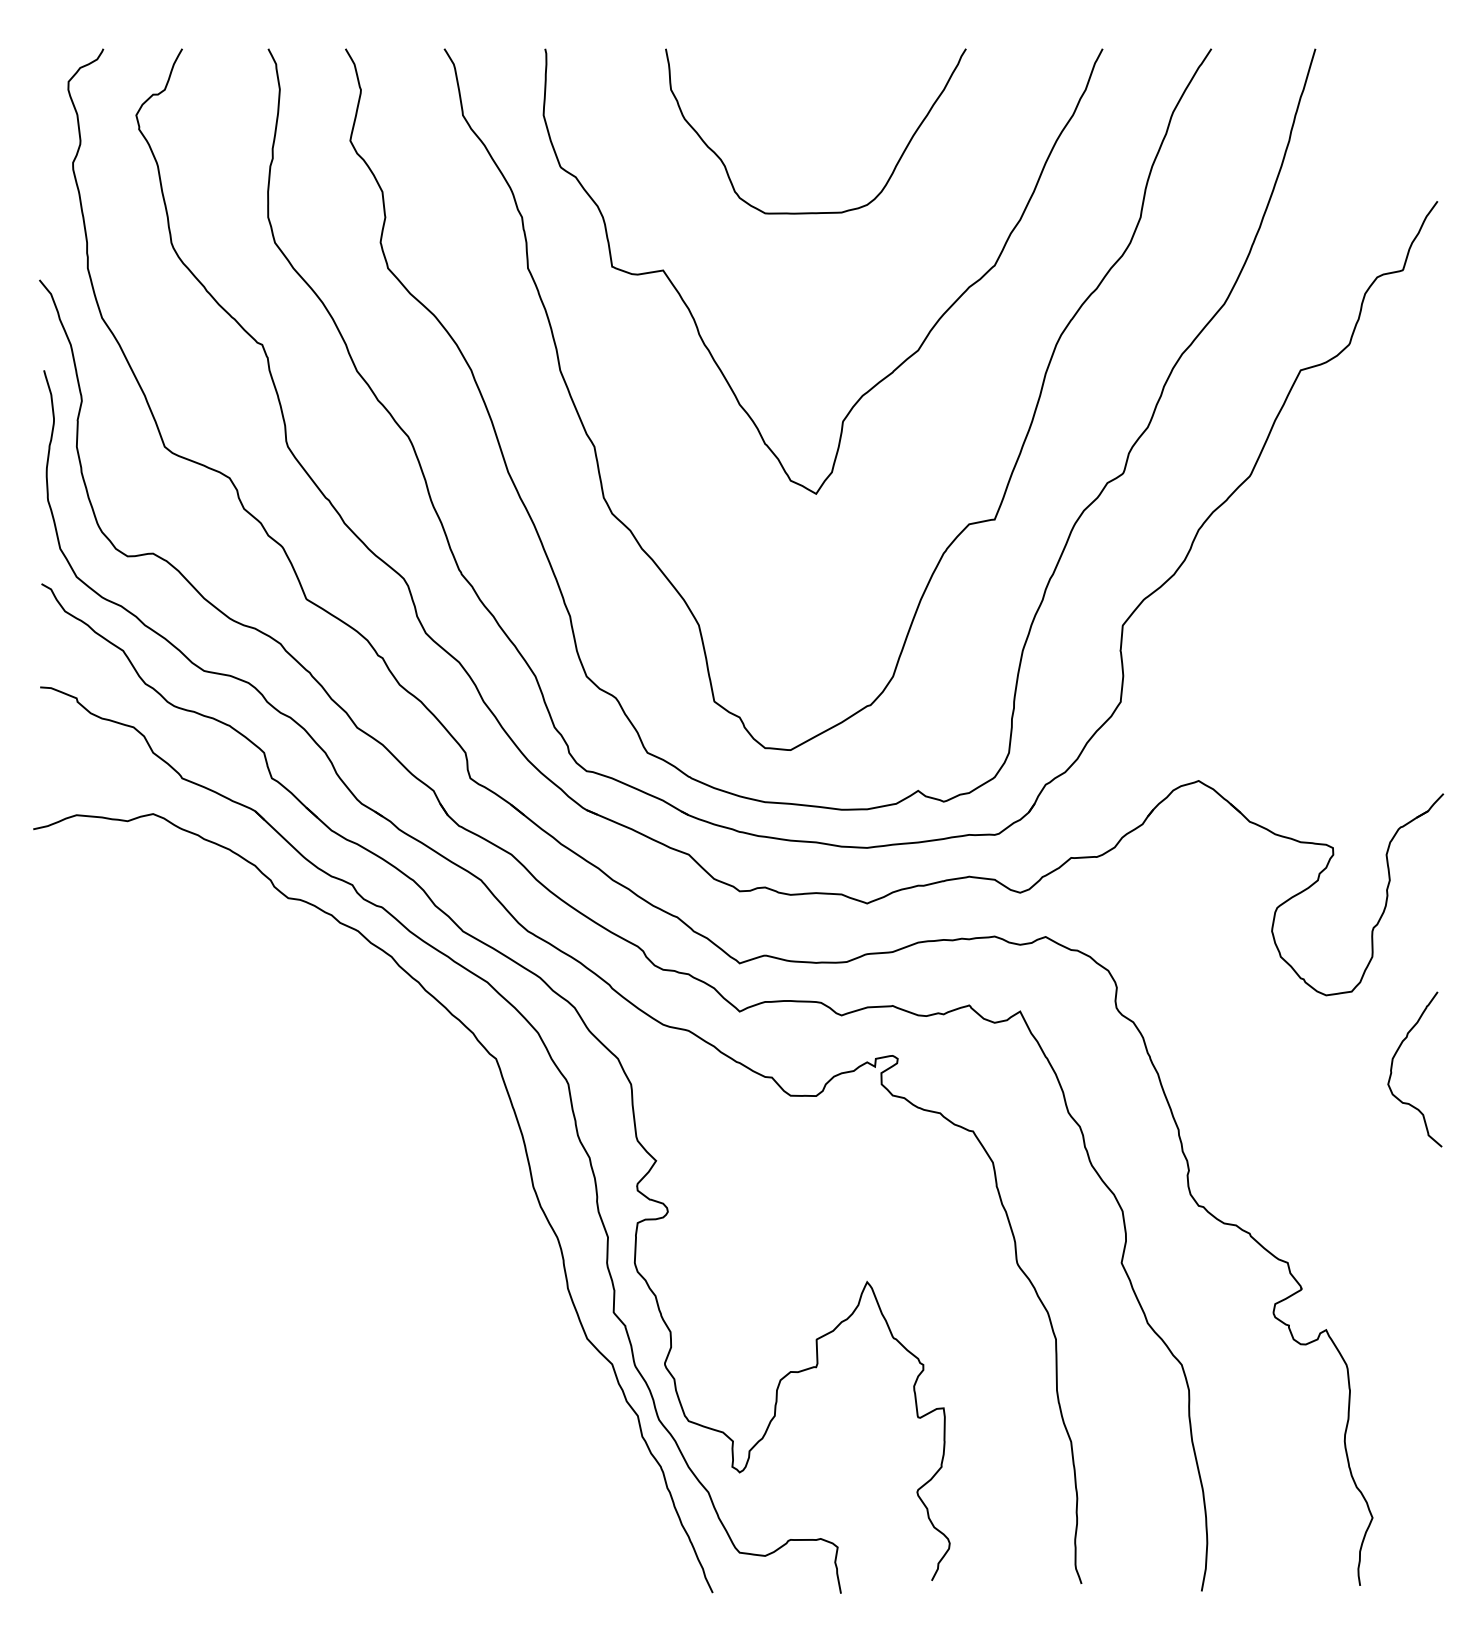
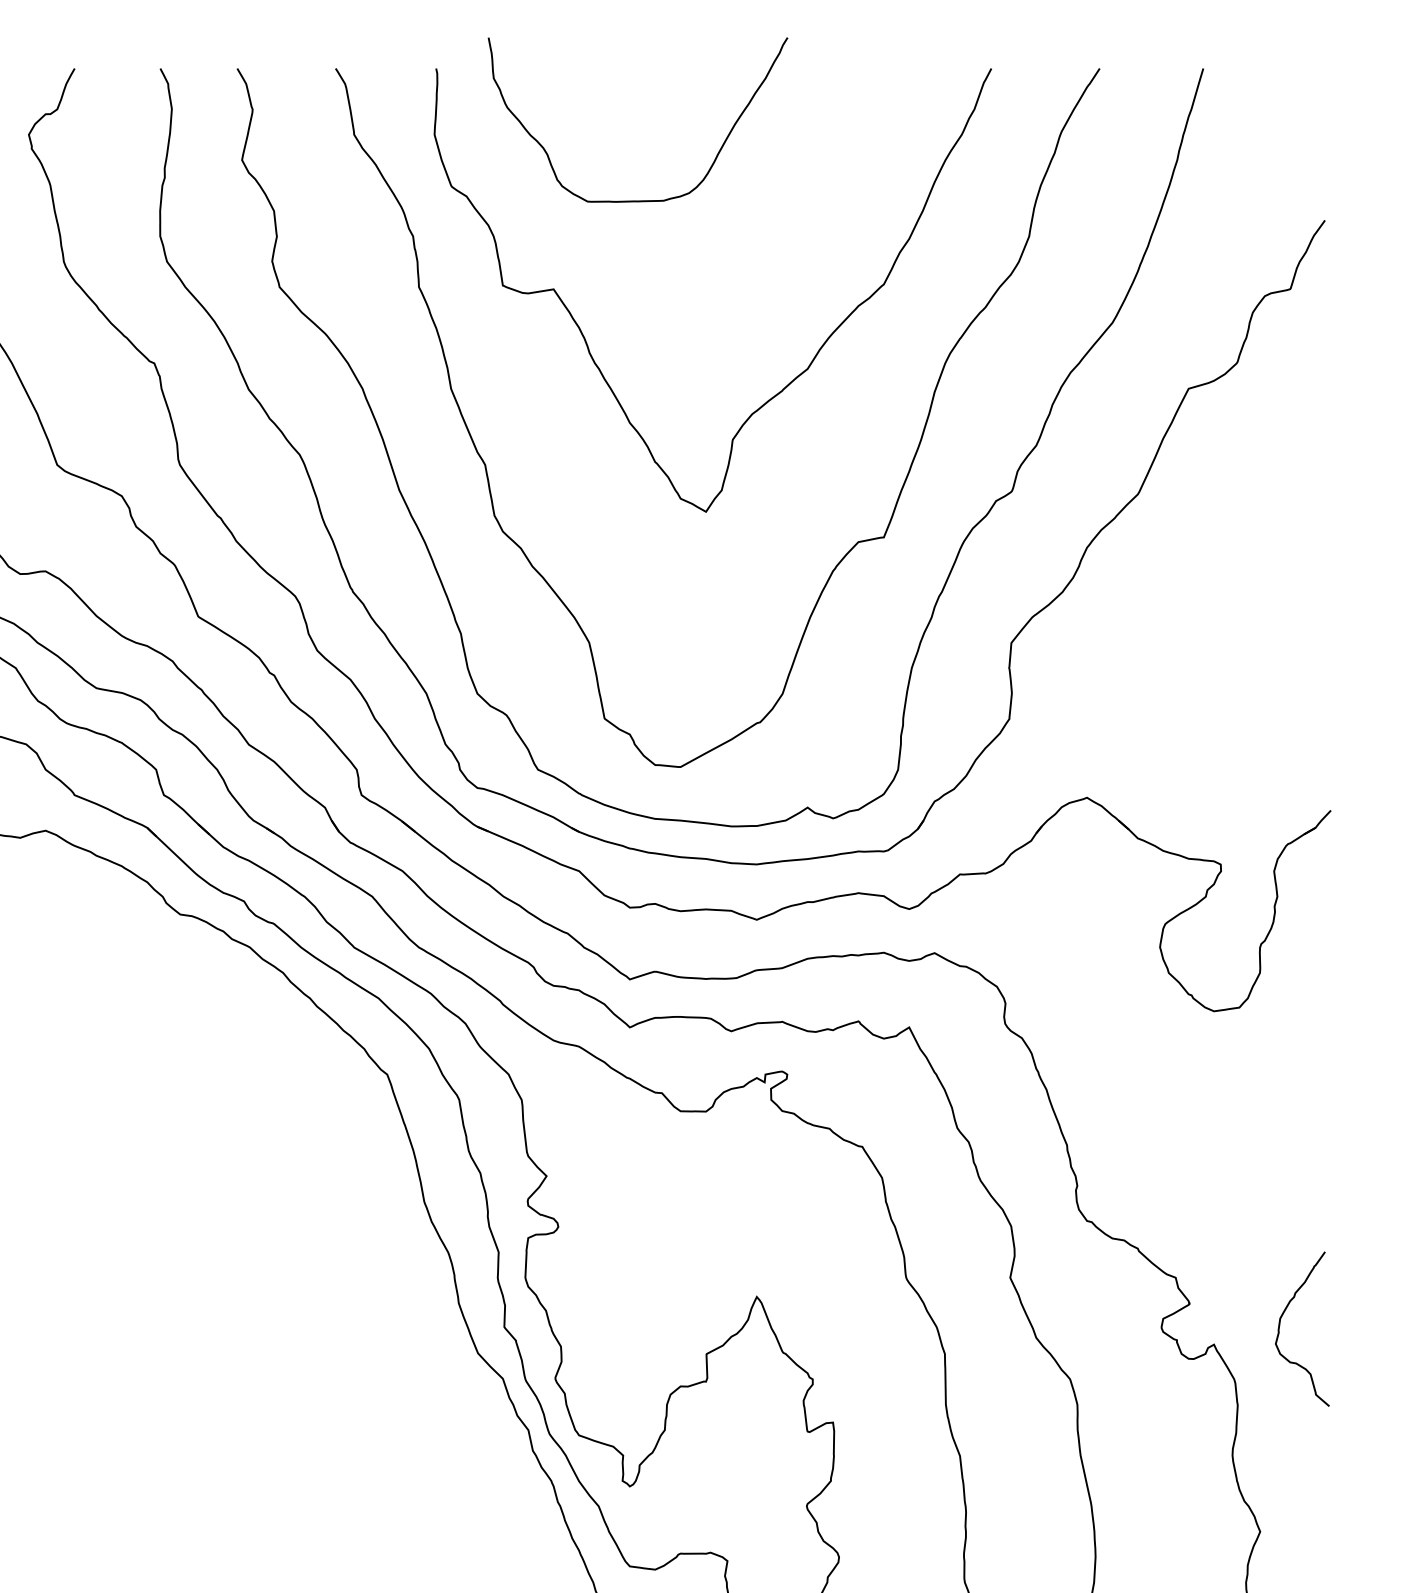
curve: (815, 212) -> (637, 200), moved
curve: (1392, 1069) -> (1280, 1329), moved

